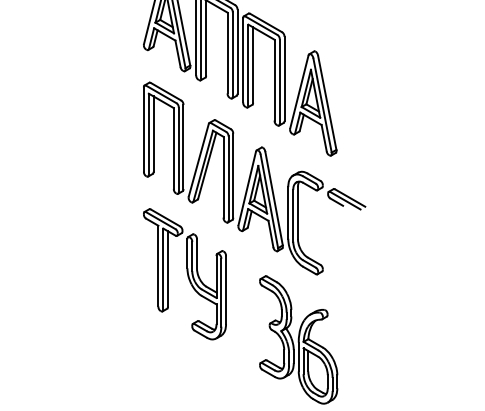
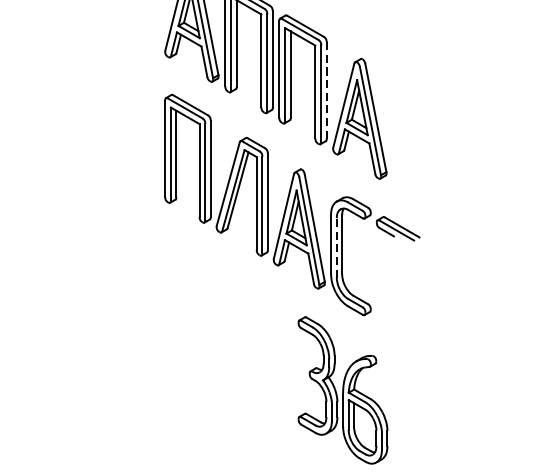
line: (284, 78) -> (326, 90), solid -> dashed
line: (293, 215) -> (337, 247), solid -> dashed
part: (184, 274) -> (211, 315), removed

